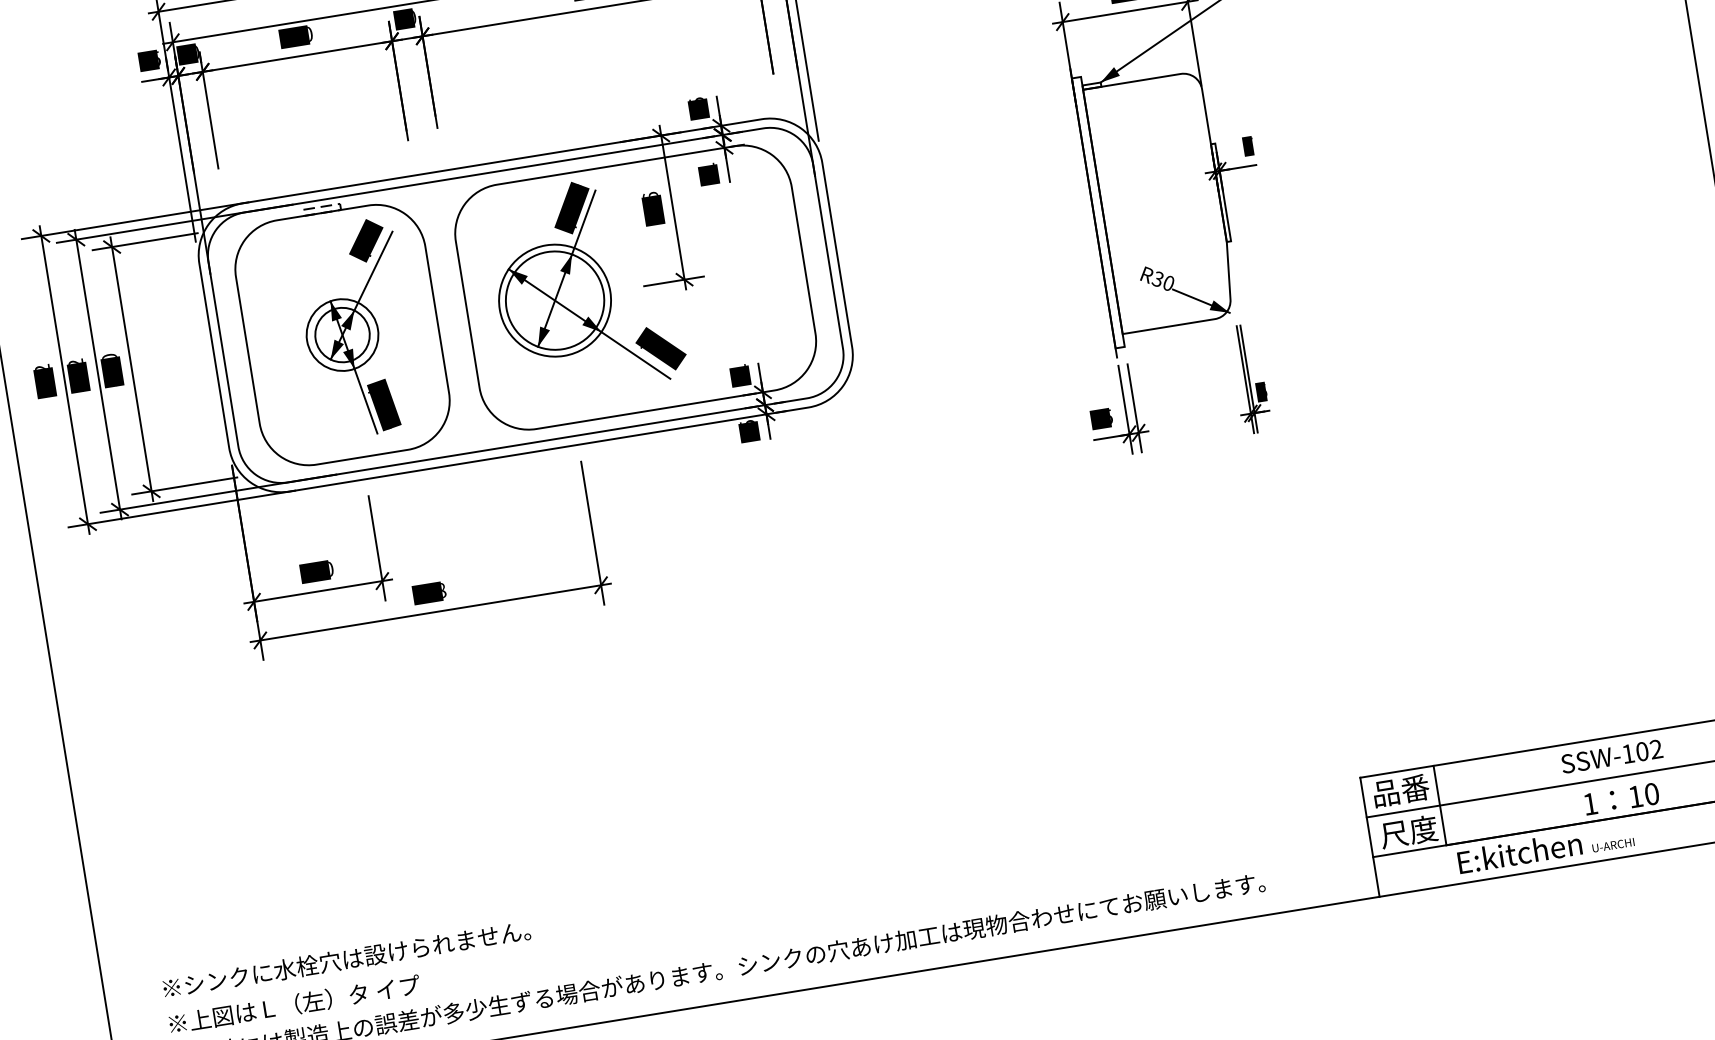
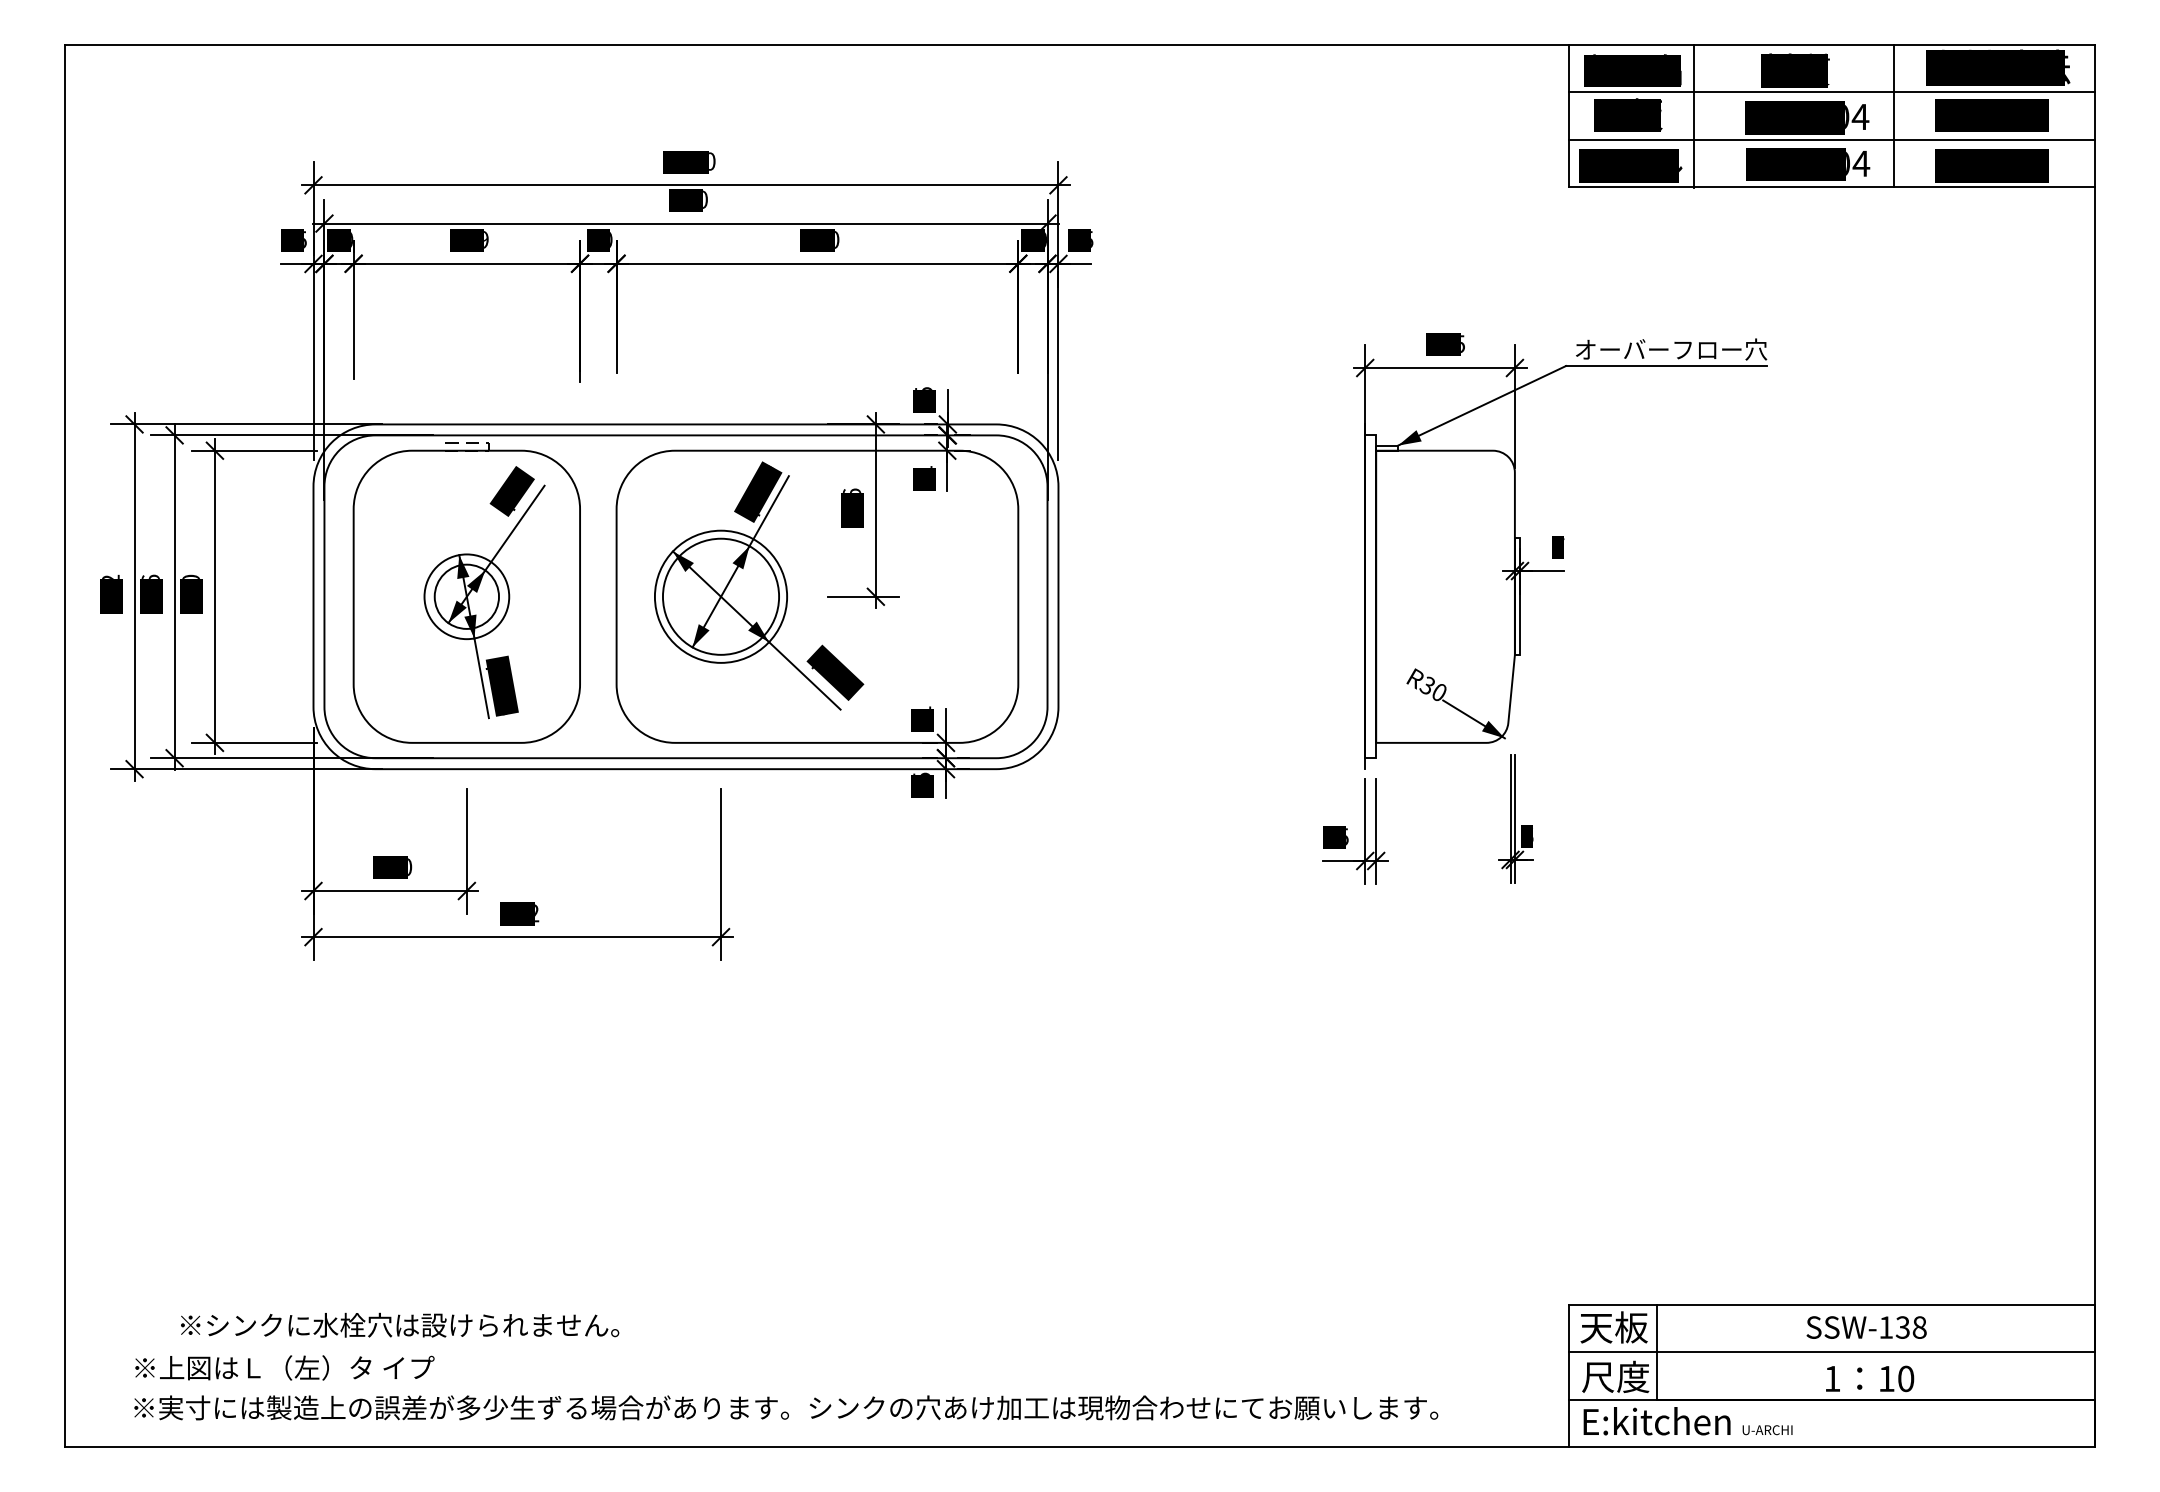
text: (310, 33) -> (486, 239), 310 -> 259
text: (75, 360) -> (150, 576), 442 -> 326
text: (444, 590) -> (537, 913), 558 -> 552
text: (1648, 750) -> (1910, 1327), SSW-102 -> SSW-138
text: (1400, 790) -> (1613, 1327), 品番 -> 天板
text: (1545, 848) -> (1687, 1421), moved
text: (347, 958) -> (400, 1324), moved

